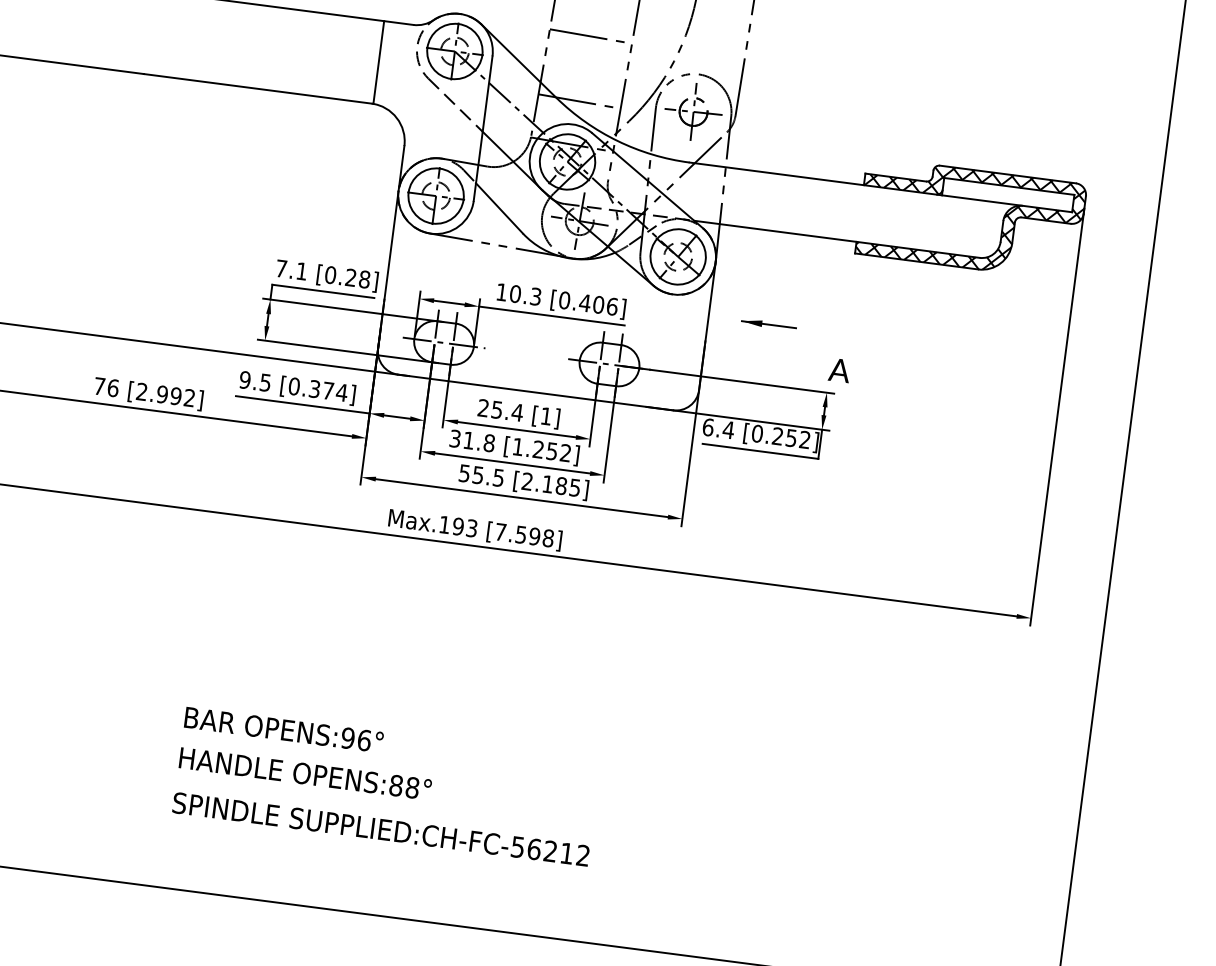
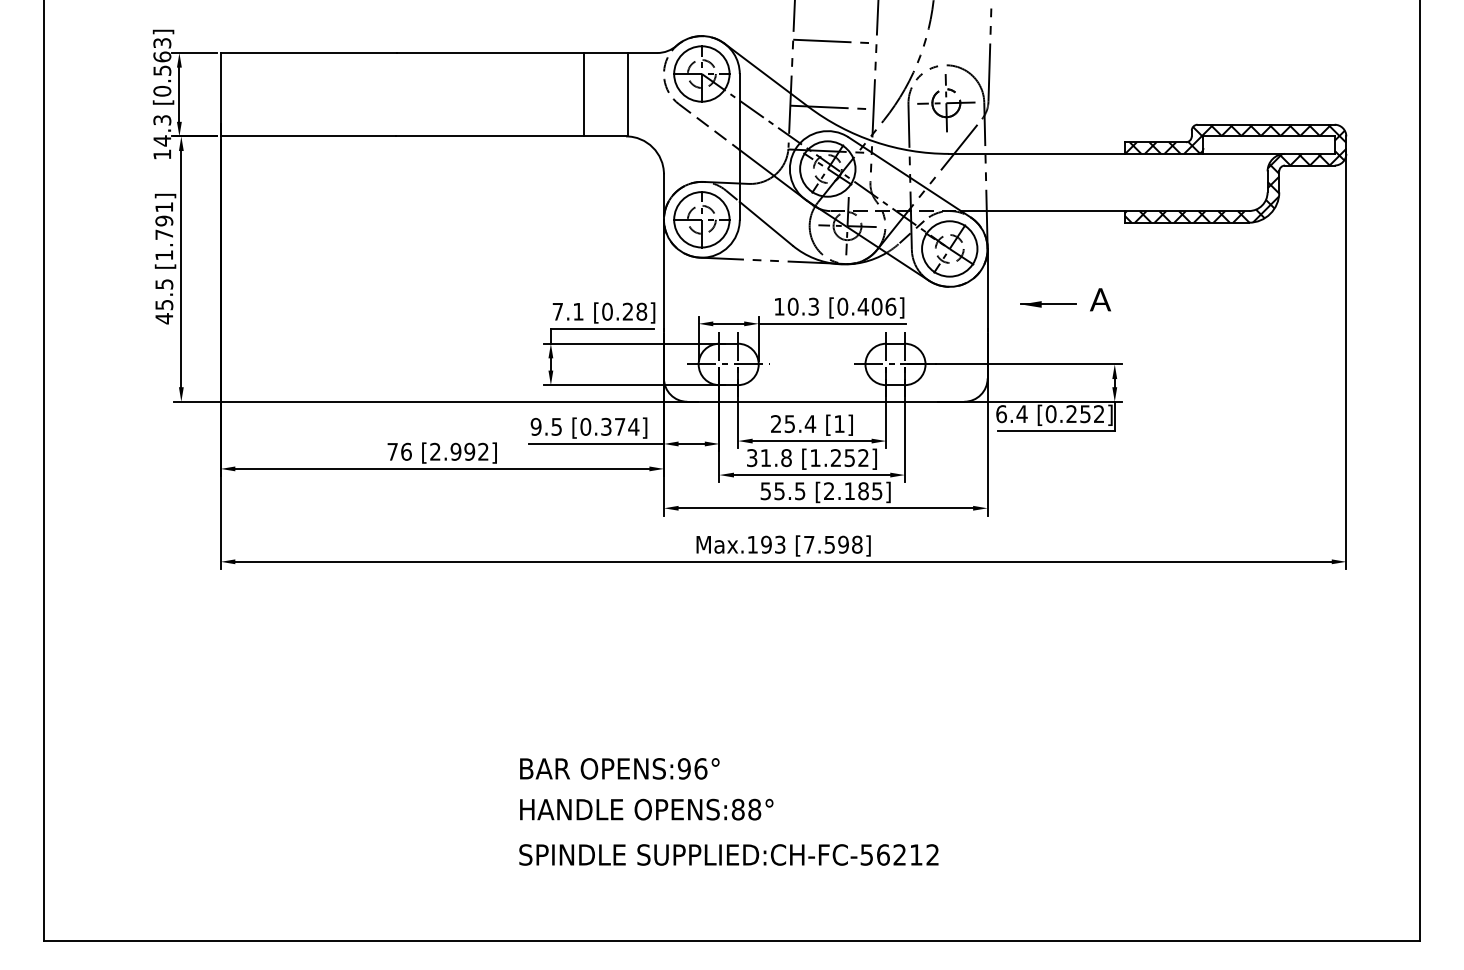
line: (335, 56) -> (584, 94), added
text: (839, 370) -> (1100, 299), moved

